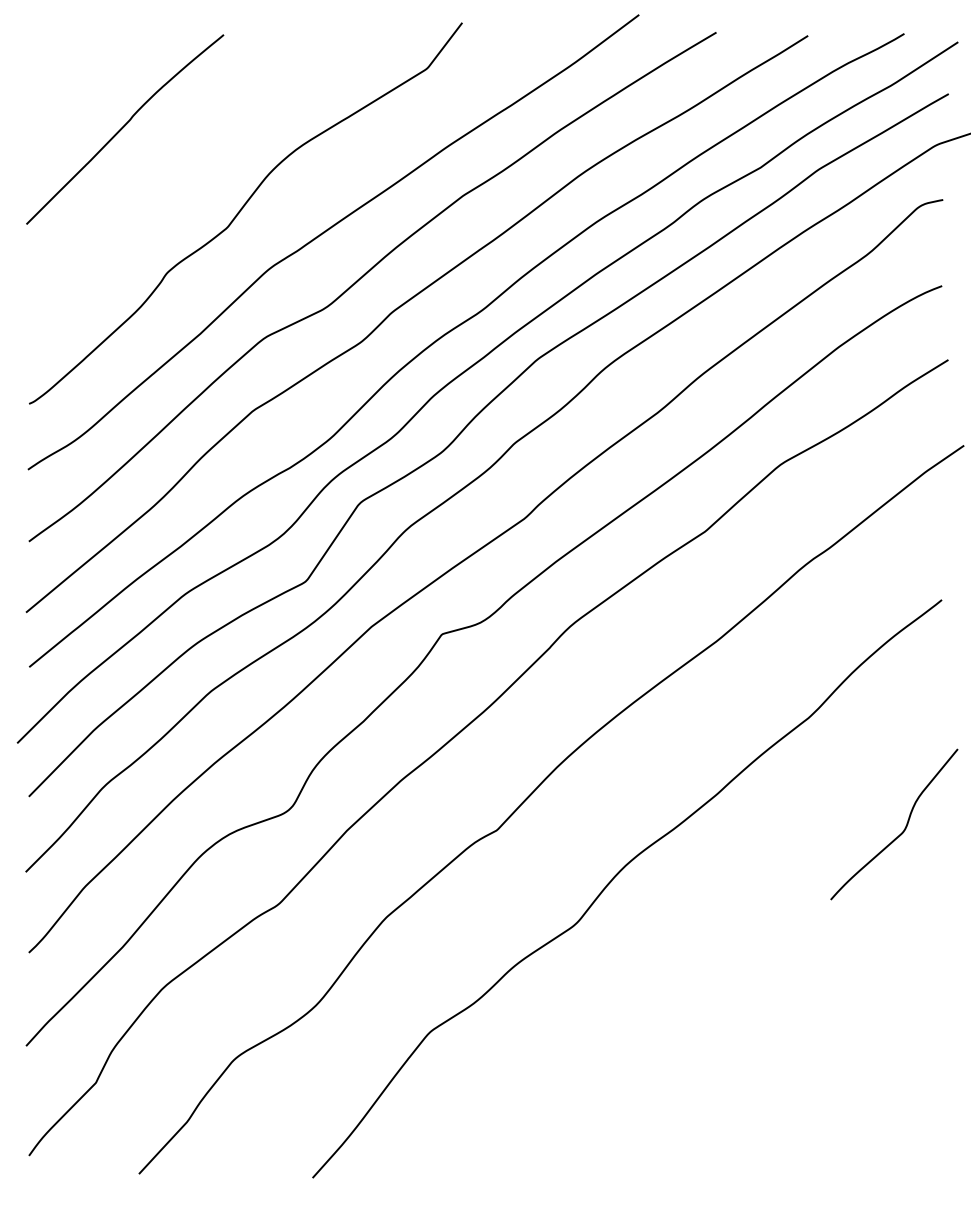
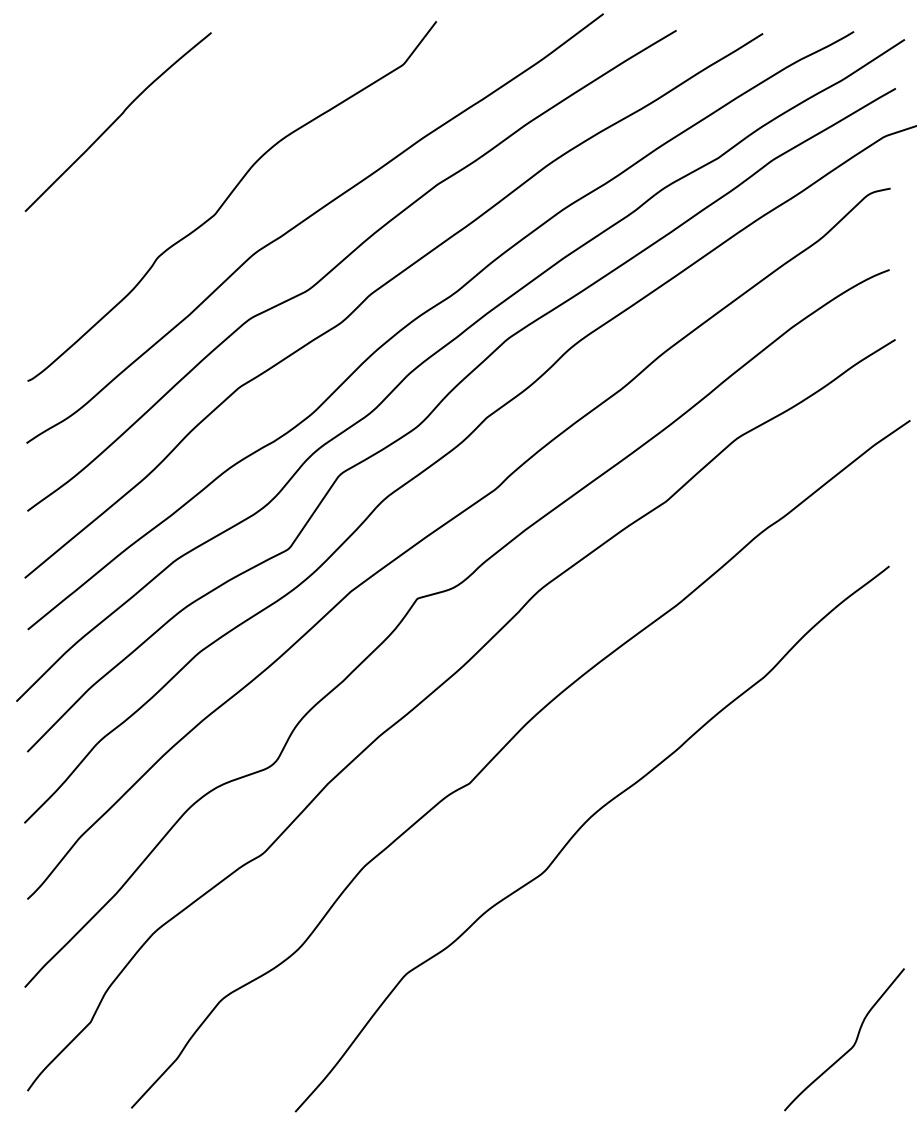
curve: (903, 829) -> (853, 1044), moved

